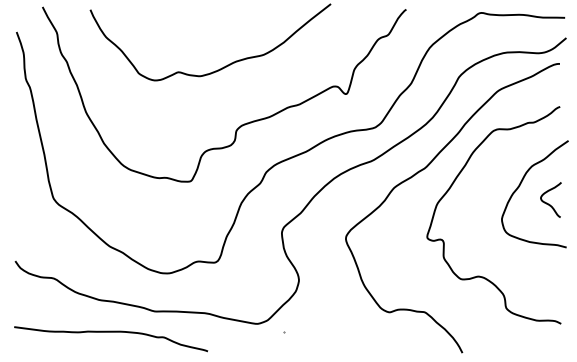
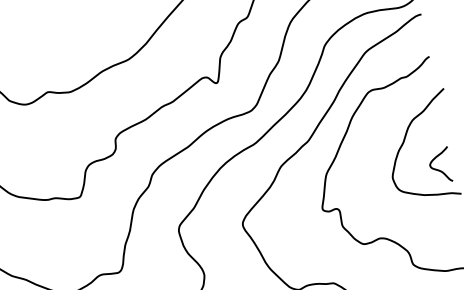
curve: (549, 203) -> (439, 169), moved

